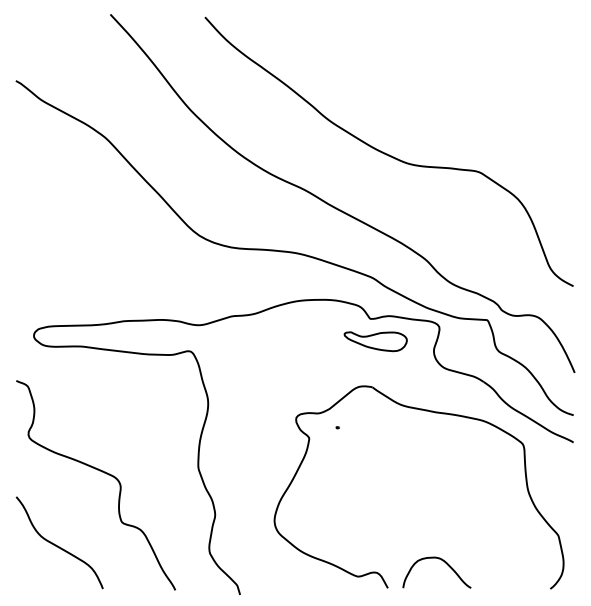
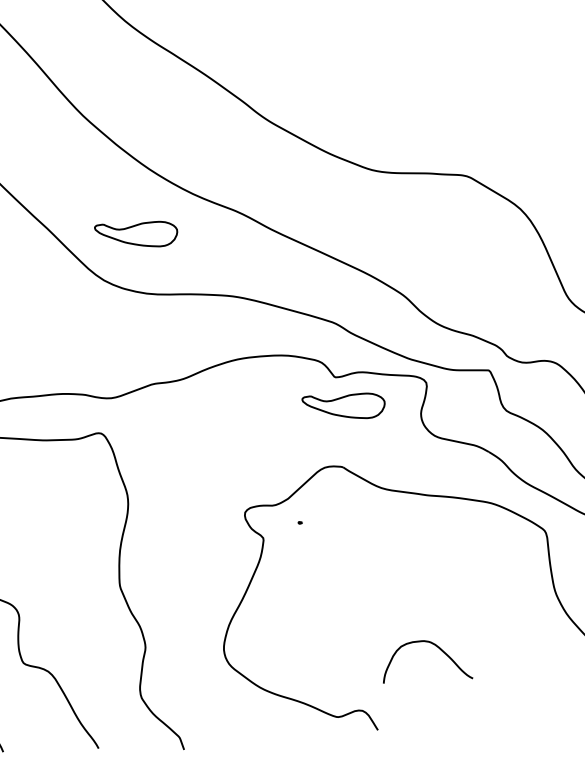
part: (225, 202) -> (136, 234), added
curve: (442, 561) -> (433, 645), moved

